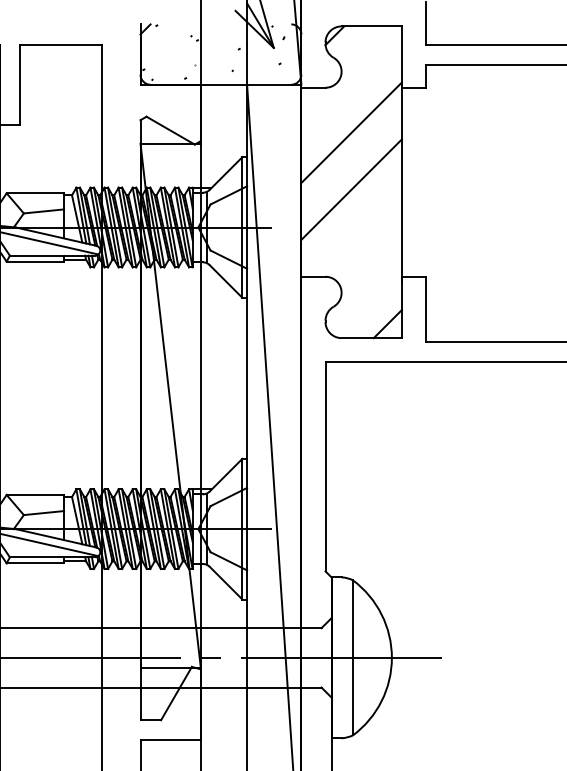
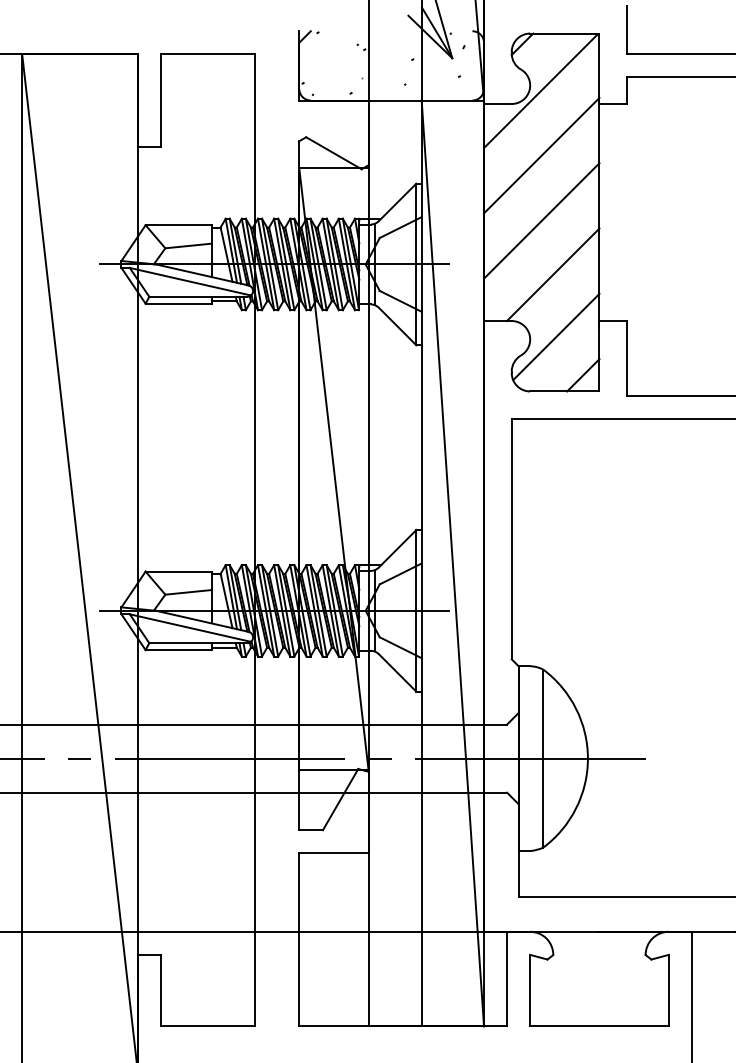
line: (350, 76) -> (540, 91), added
line: (361, 236) -> (552, 274), added
line: (364, 290) -> (556, 336), added

